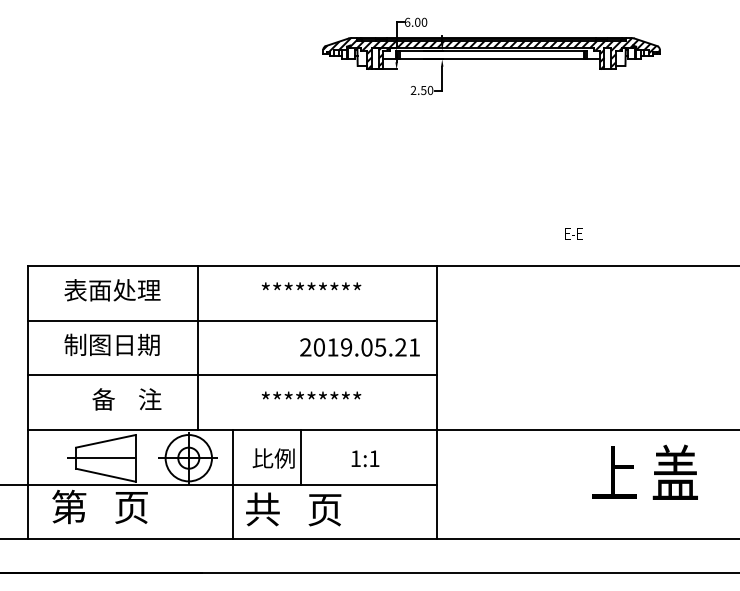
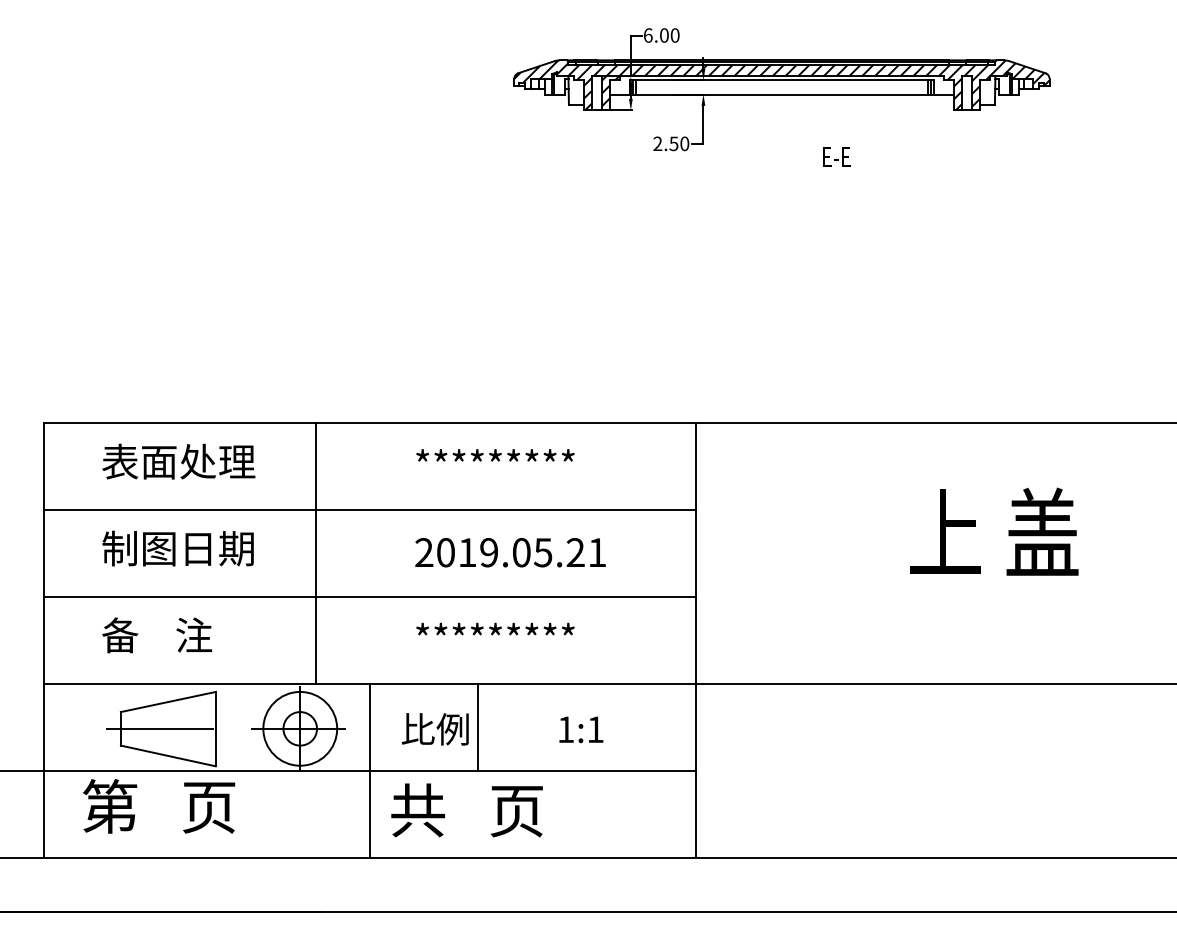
text: (573, 233) -> (835, 156), moved
text: (359, 347) -> (509, 552), moved
text: (126, 399) -> (156, 635), moved
text: (644, 471) -> (993, 530), moved

